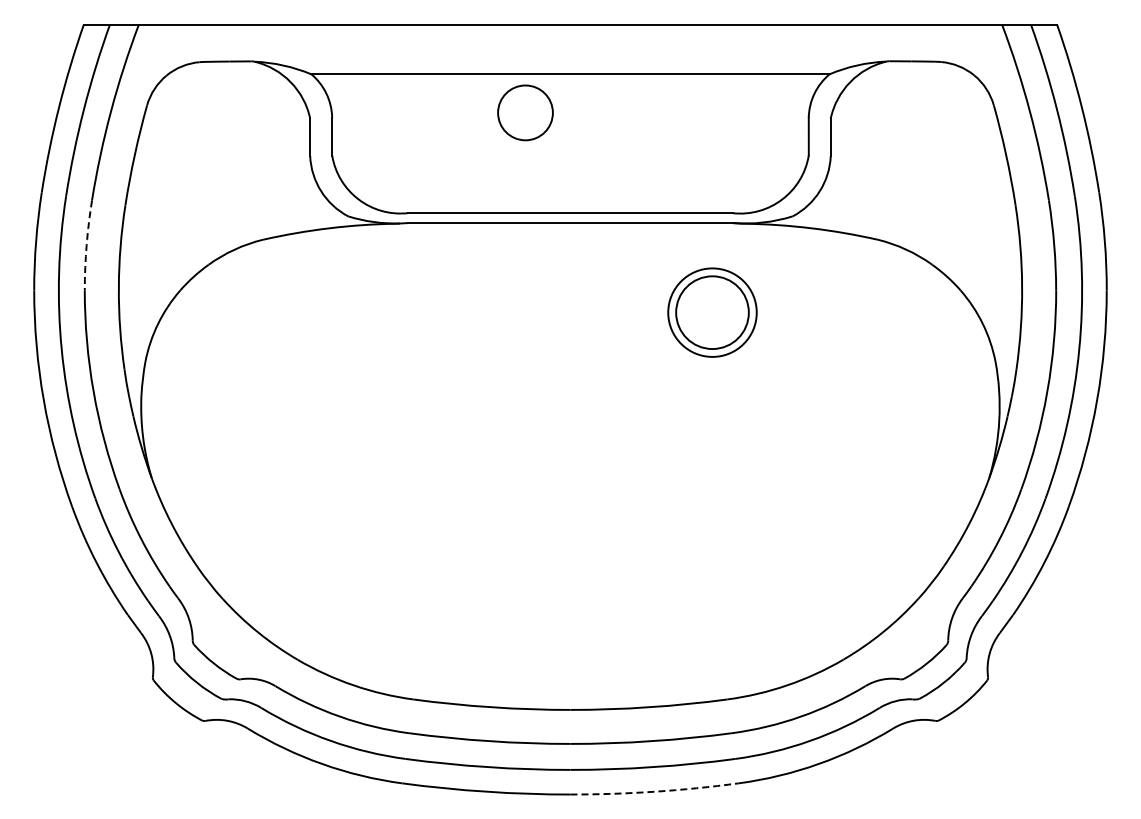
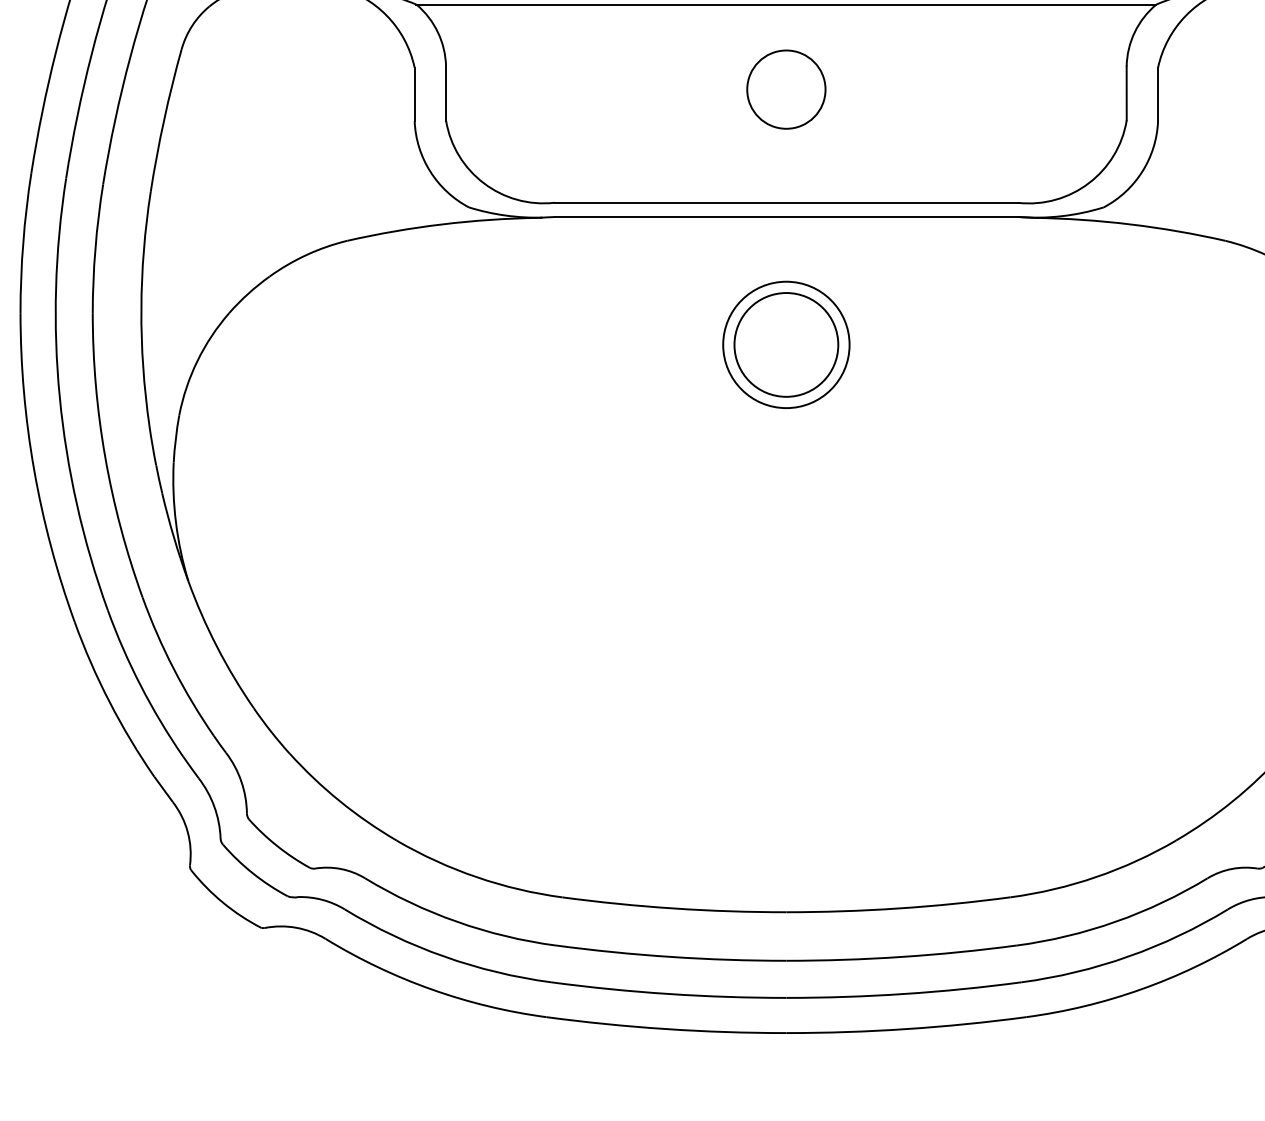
circle: (525, 112) -> (786, 89), moved
arc: (86, 245) -> (95, 249), dashed -> solid
part: (712, 312) -> (786, 344), moved
arc: (654, 791) -> (906, 1028), dashed -> solid

